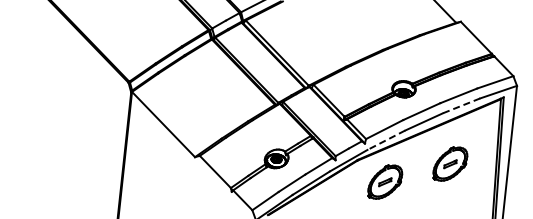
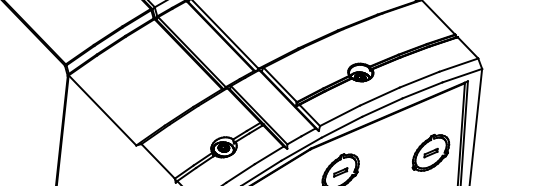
line: (461, 106) -> (422, 91), dashed -> solid
line: (385, 140) -> (340, 127), dashed -> solid
part: (450, 163) -> (431, 152), moved

